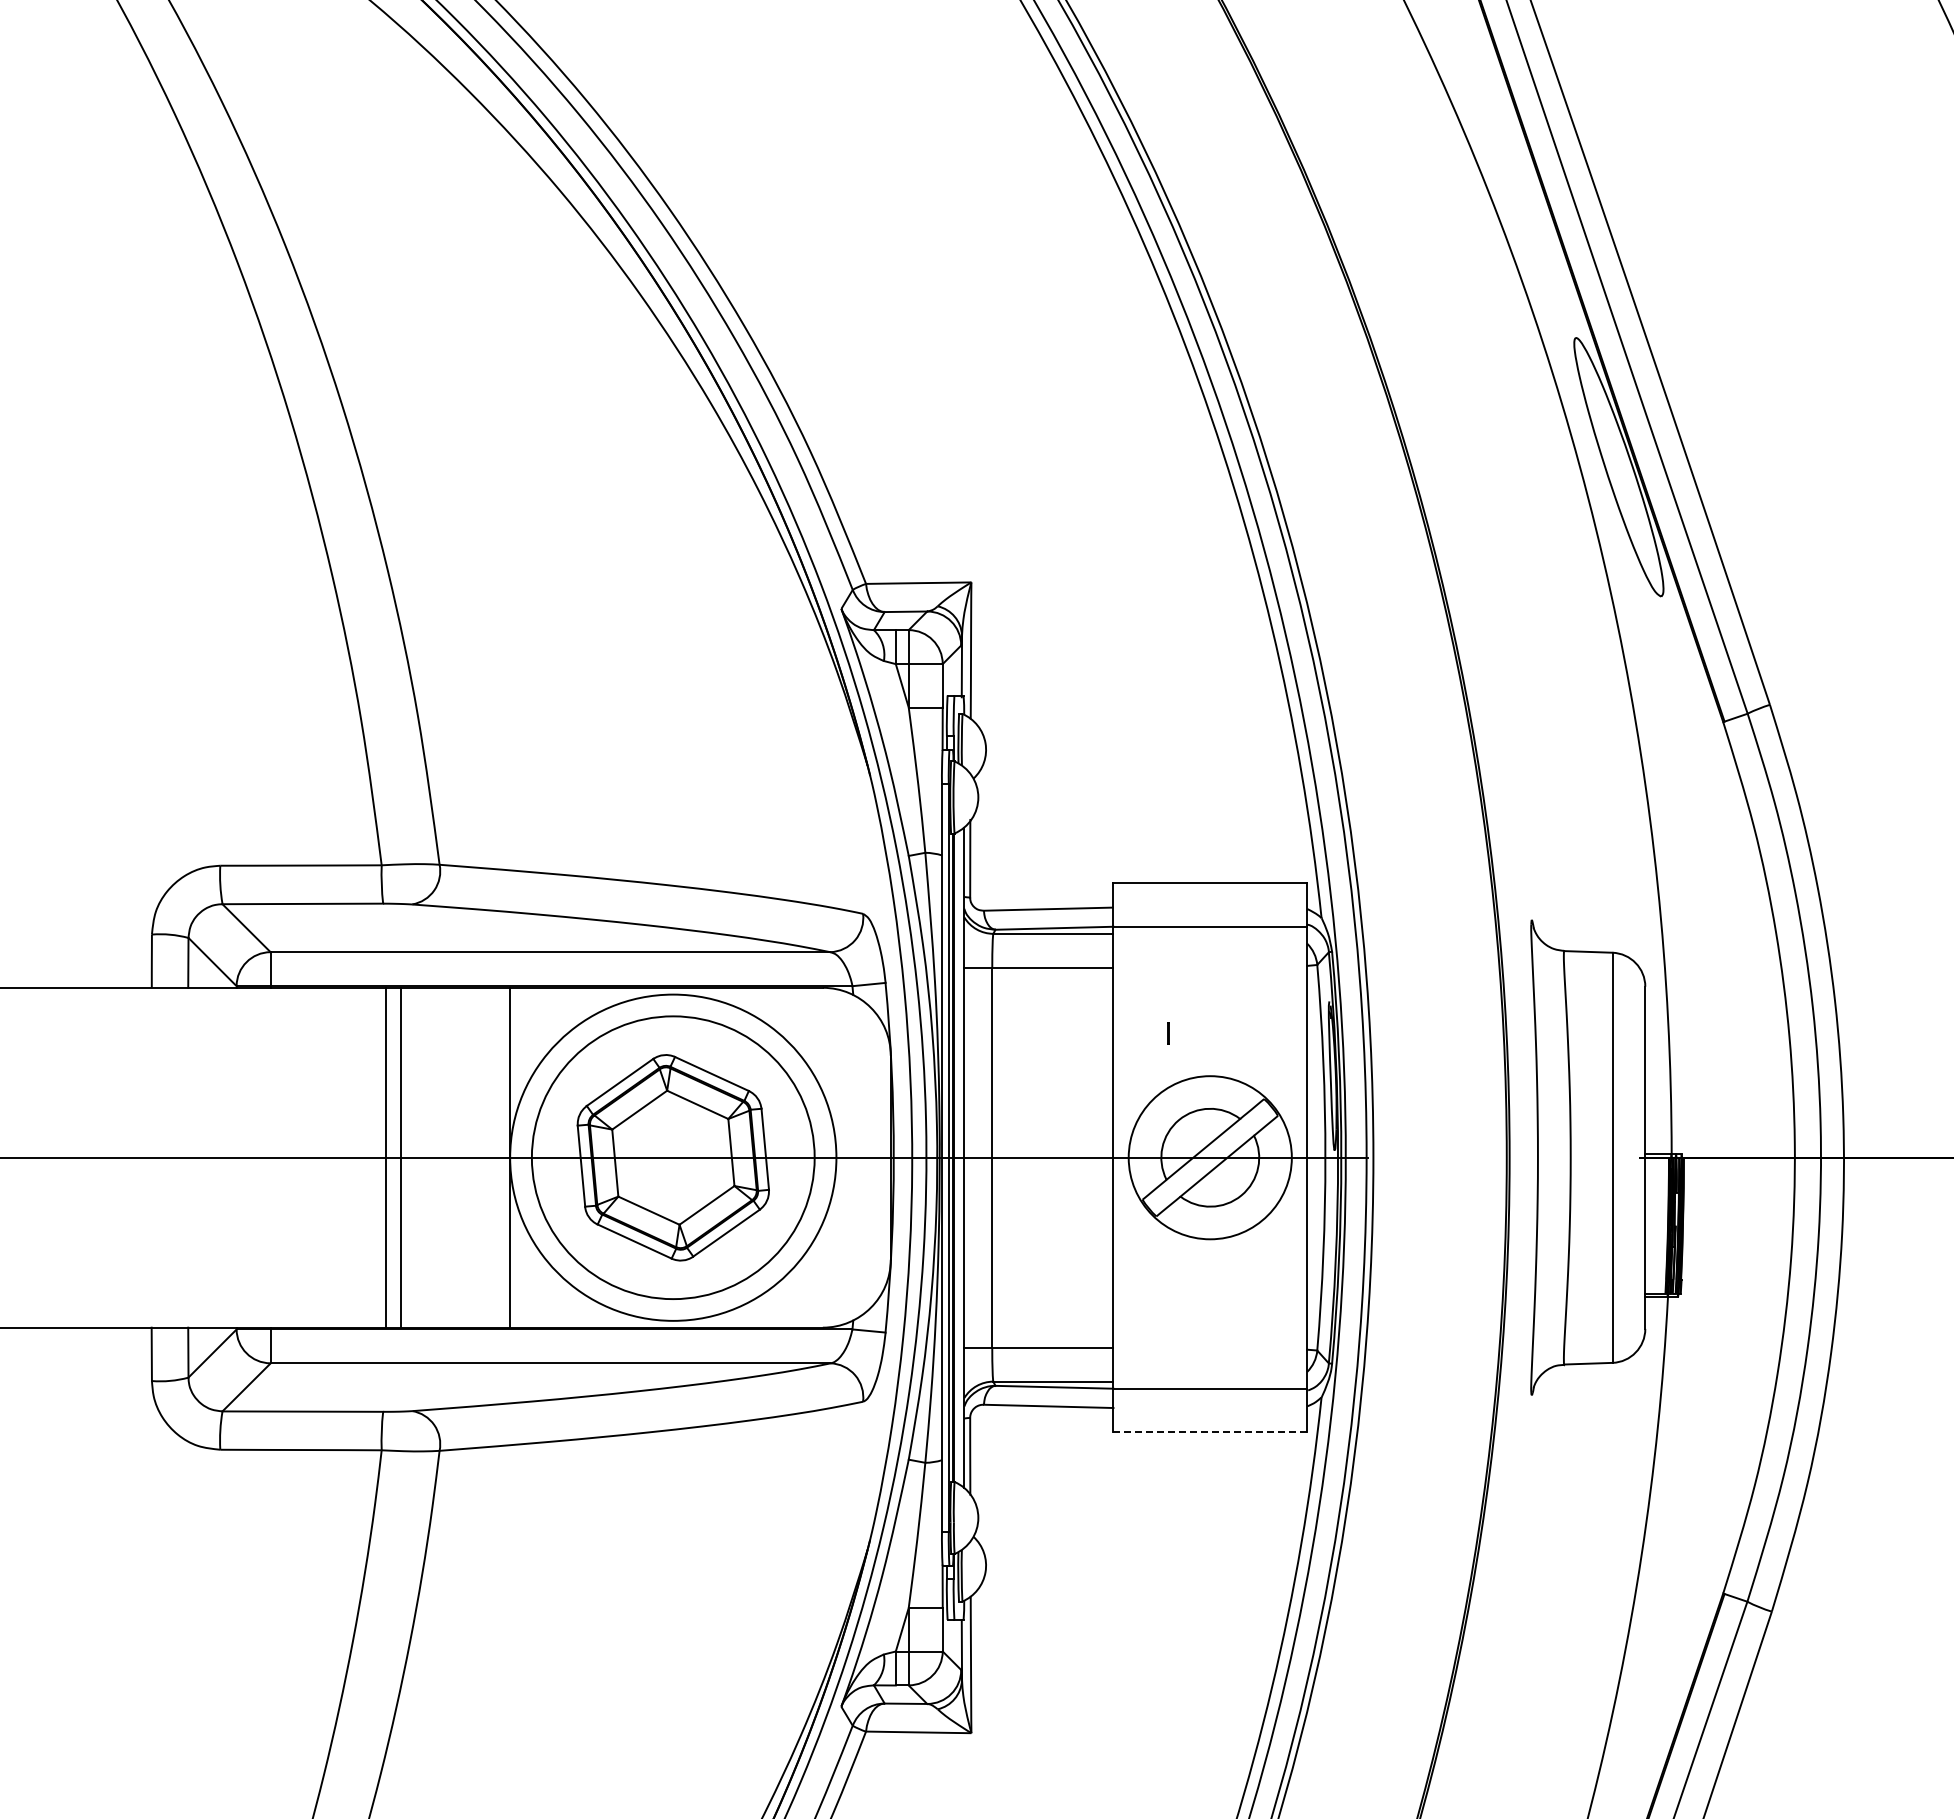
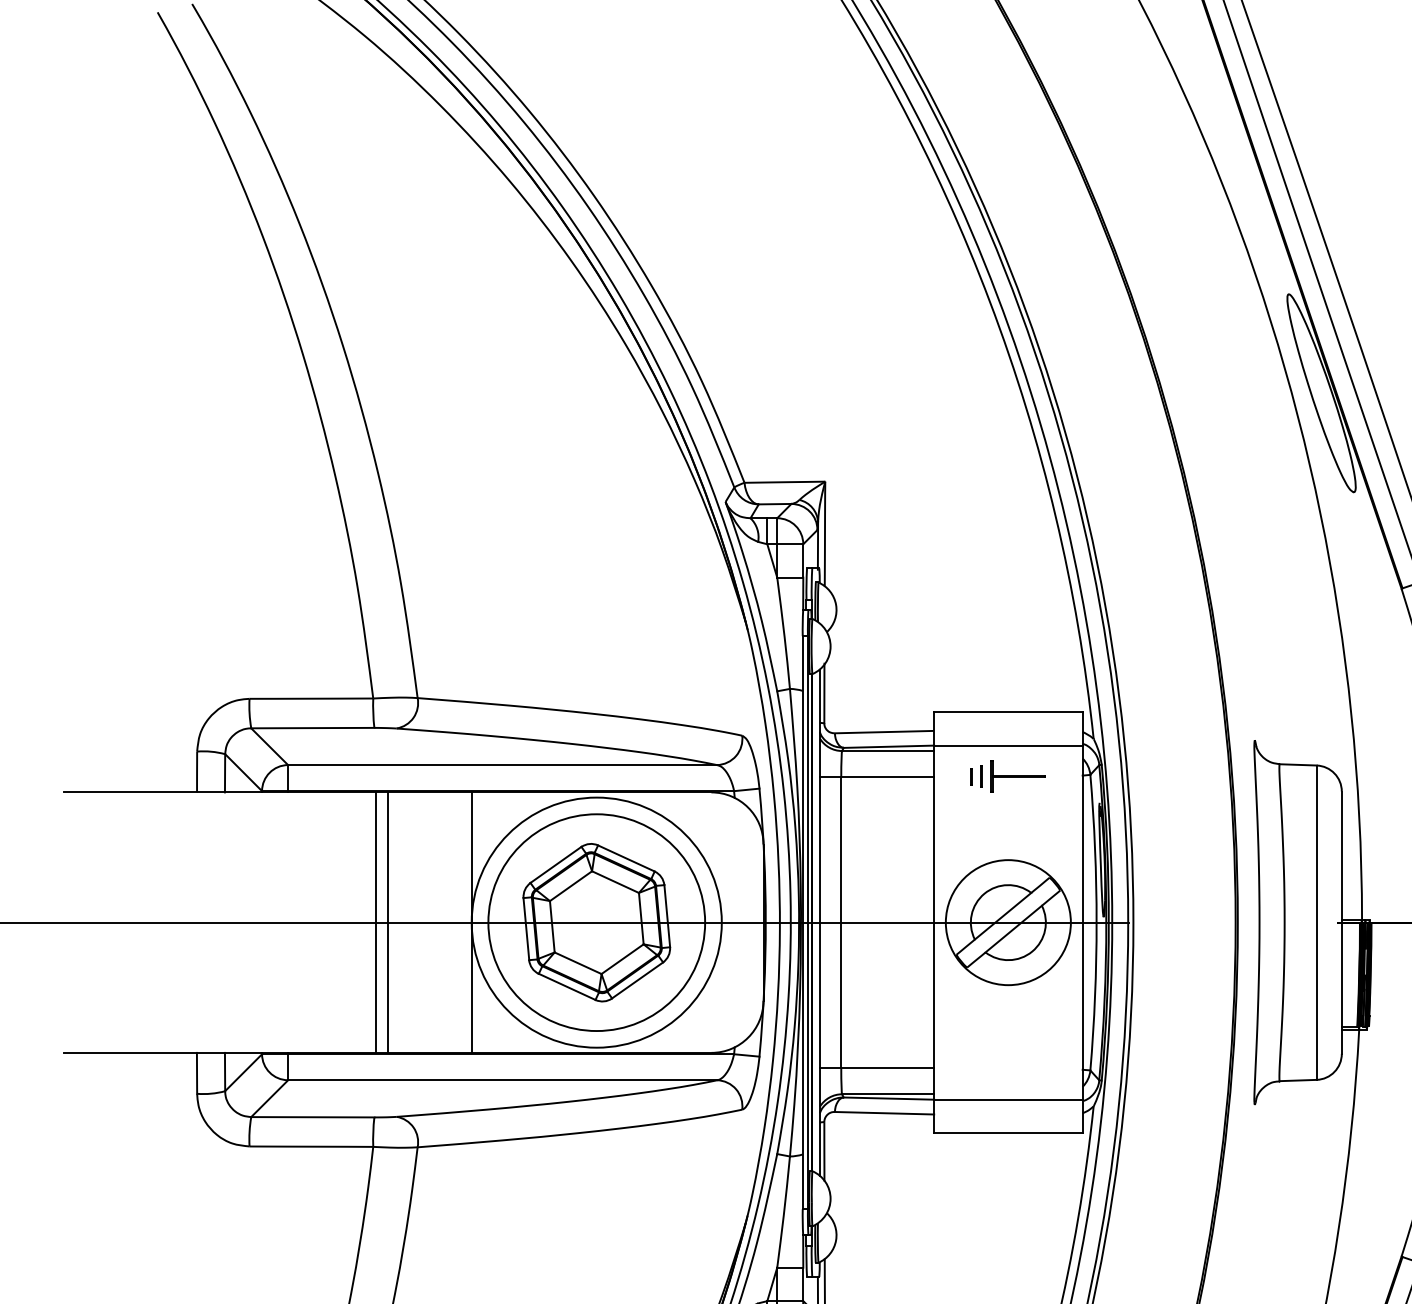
line: (1175, 967) -> (981, 776), added
part: (1222, 967) -> (1017, 776), added
line: (1168, 1033) -> (970, 776), moved
line: (1210, 1432) -> (1008, 1133), dashed -> solid

